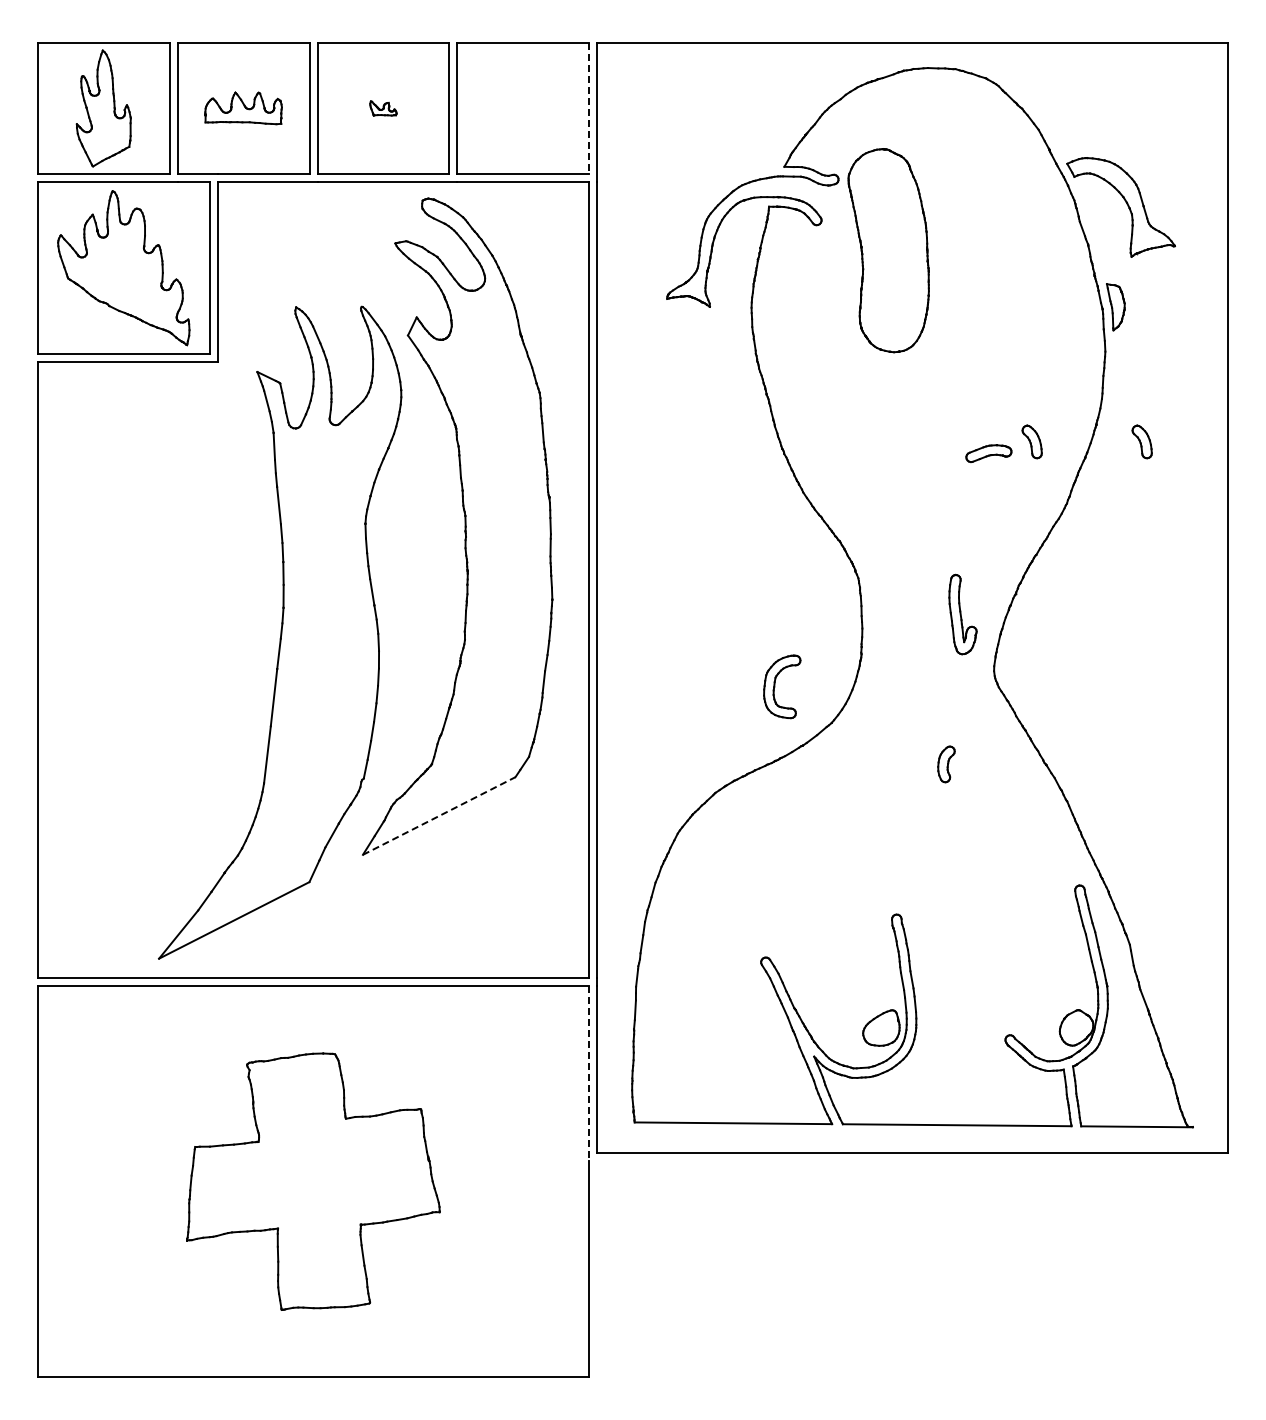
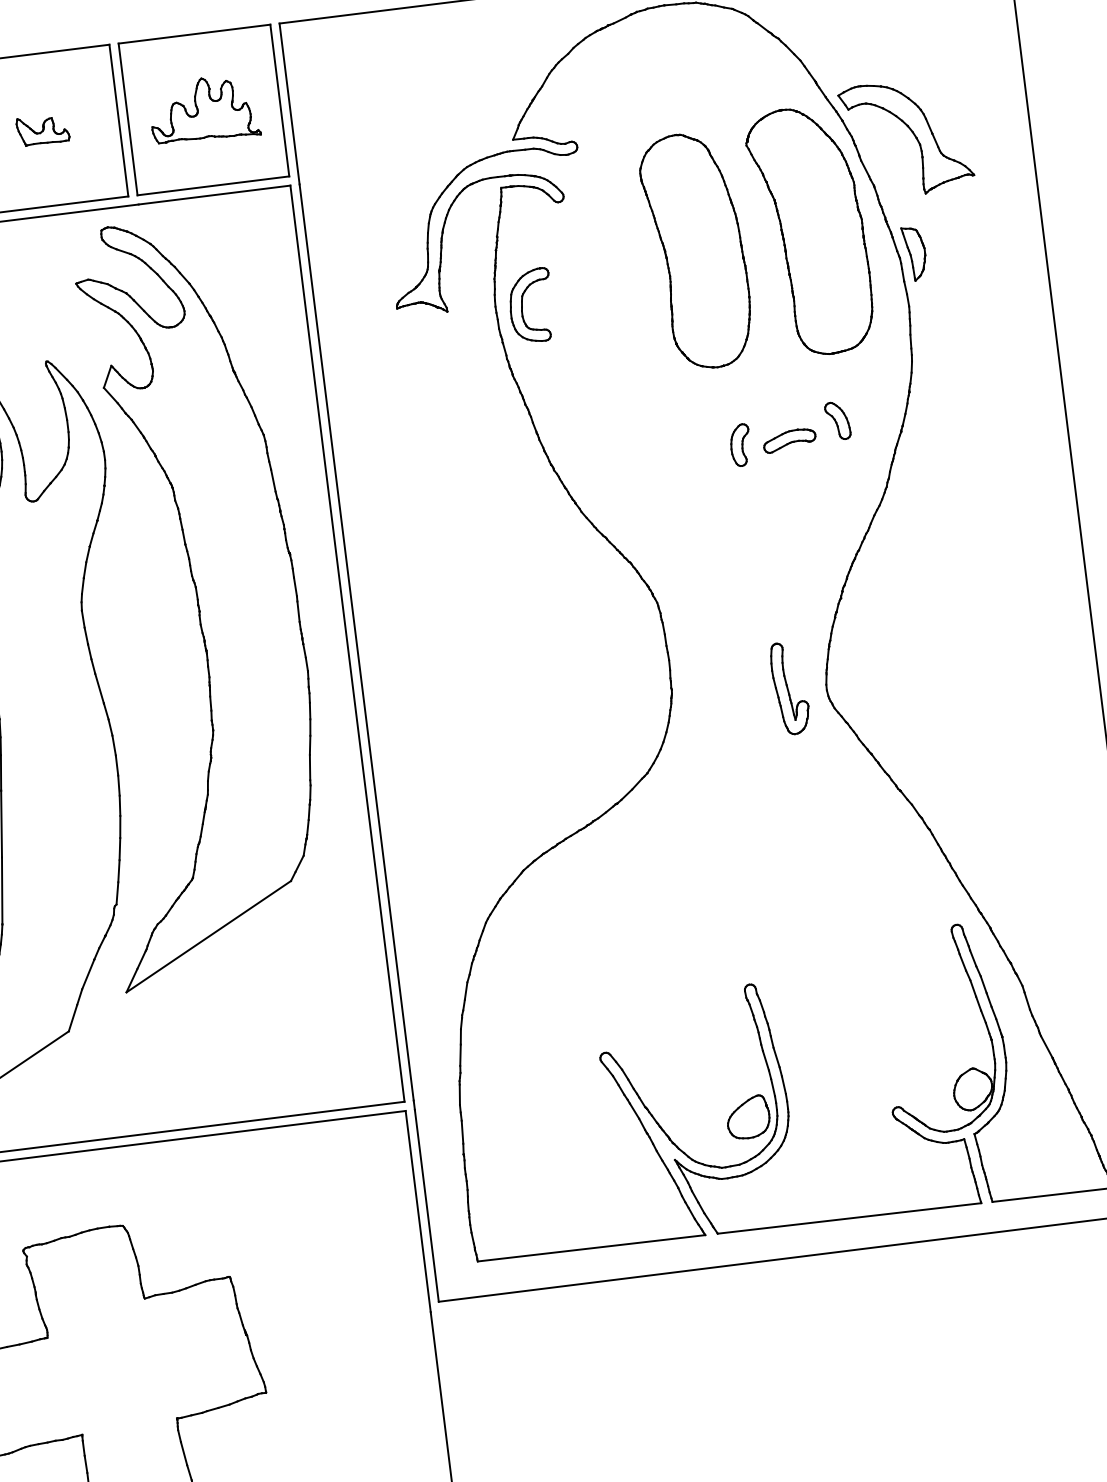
part: (383, 108) -> (43, 130), size x1.67
part: (523, 108) -> (204, 109), added
line: (589, 108) -> (280, 100), dashed -> solid
part: (888, 250) -> (696, 250), moved
part: (1028, 276) -> (809, 230), added
part: (1141, 441) -> (963, 404), removed
part: (962, 614) -> (789, 688), moved
part: (775, 686) -> (523, 306), moved
part: (946, 764) -> (740, 445), moved
line: (439, 816) -> (209, 937), dashed -> solid
line: (589, 1073) -> (418, 1211), dashed -> solid

